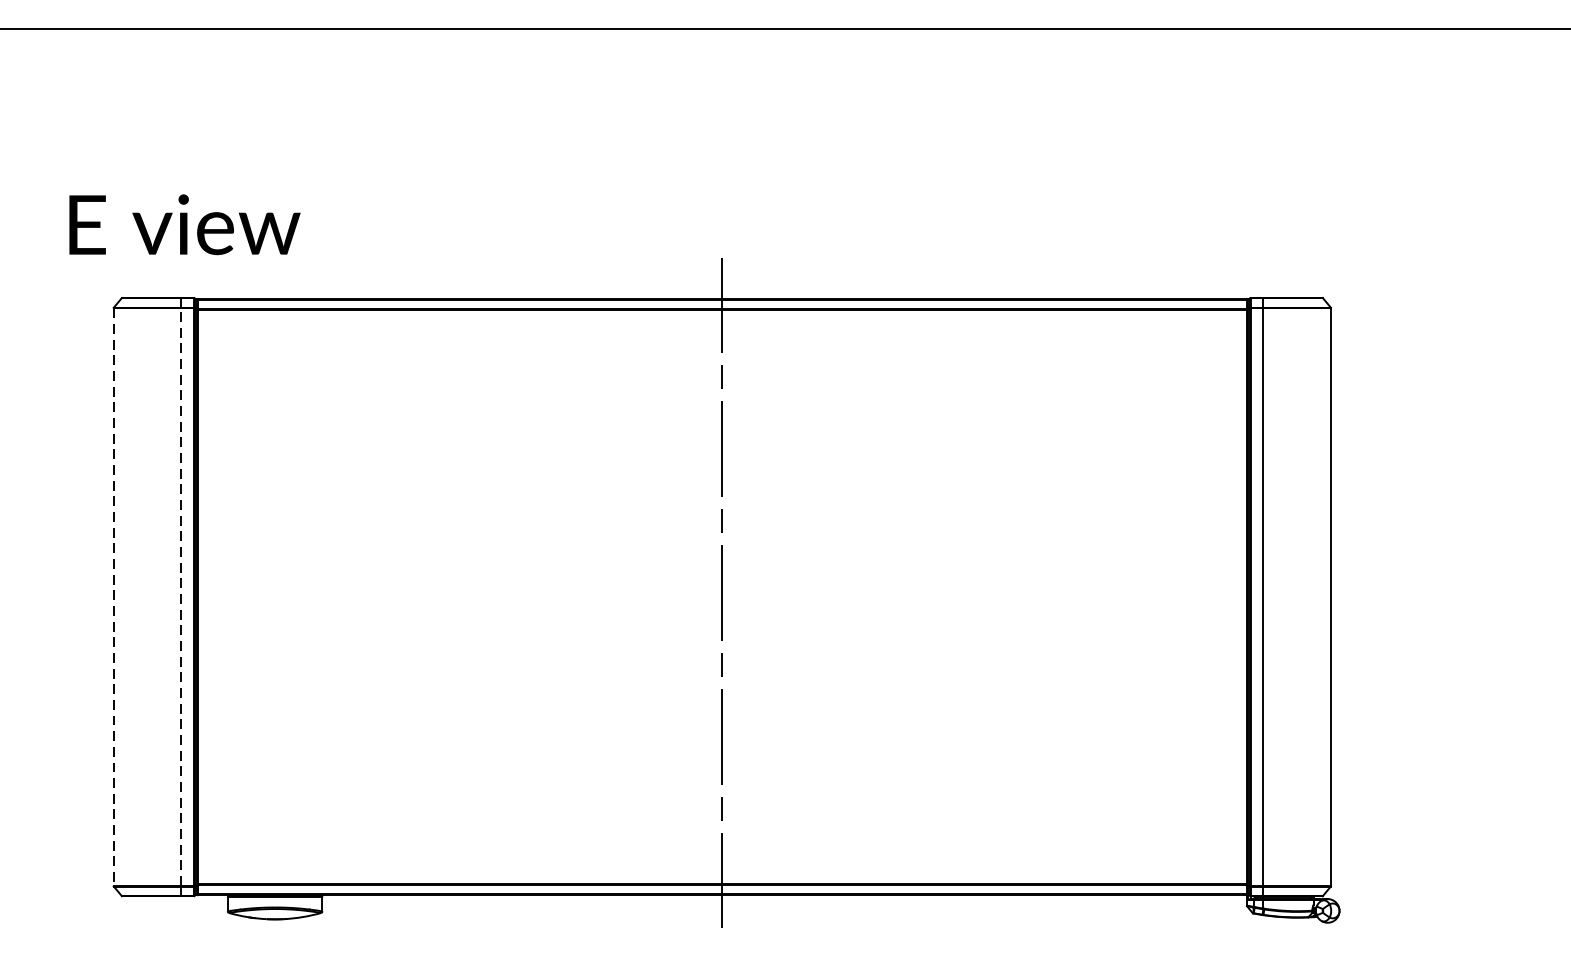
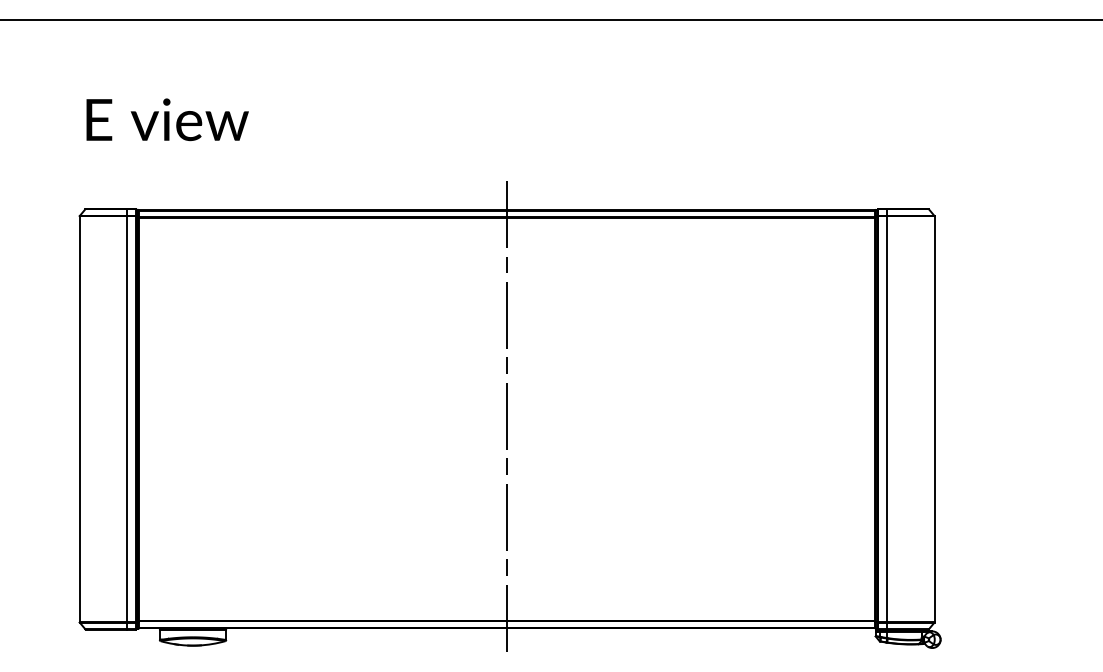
text: (184, 224) -> (167, 119), moved
line: (113, 597) -> (79, 419), dashed -> solid
line: (181, 597) -> (127, 419), dashed -> solid

